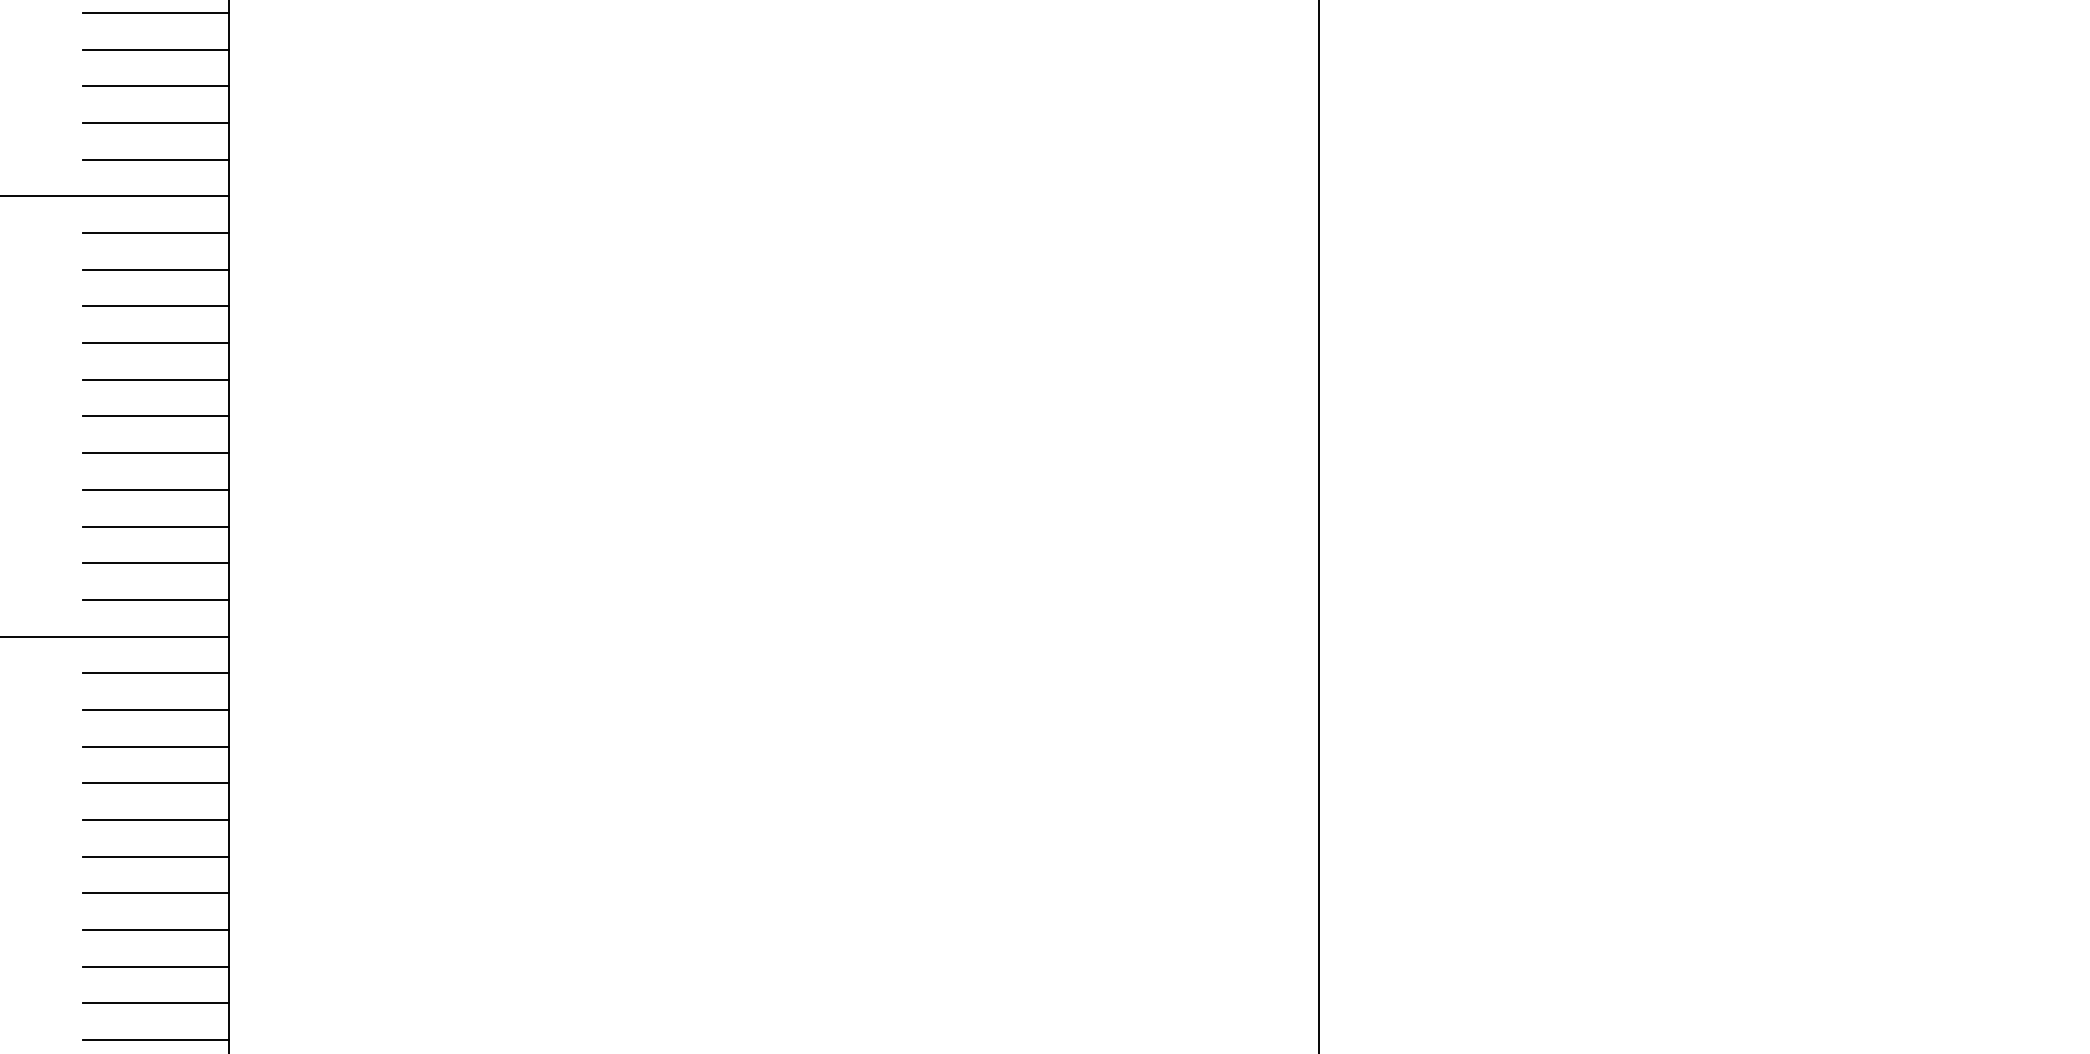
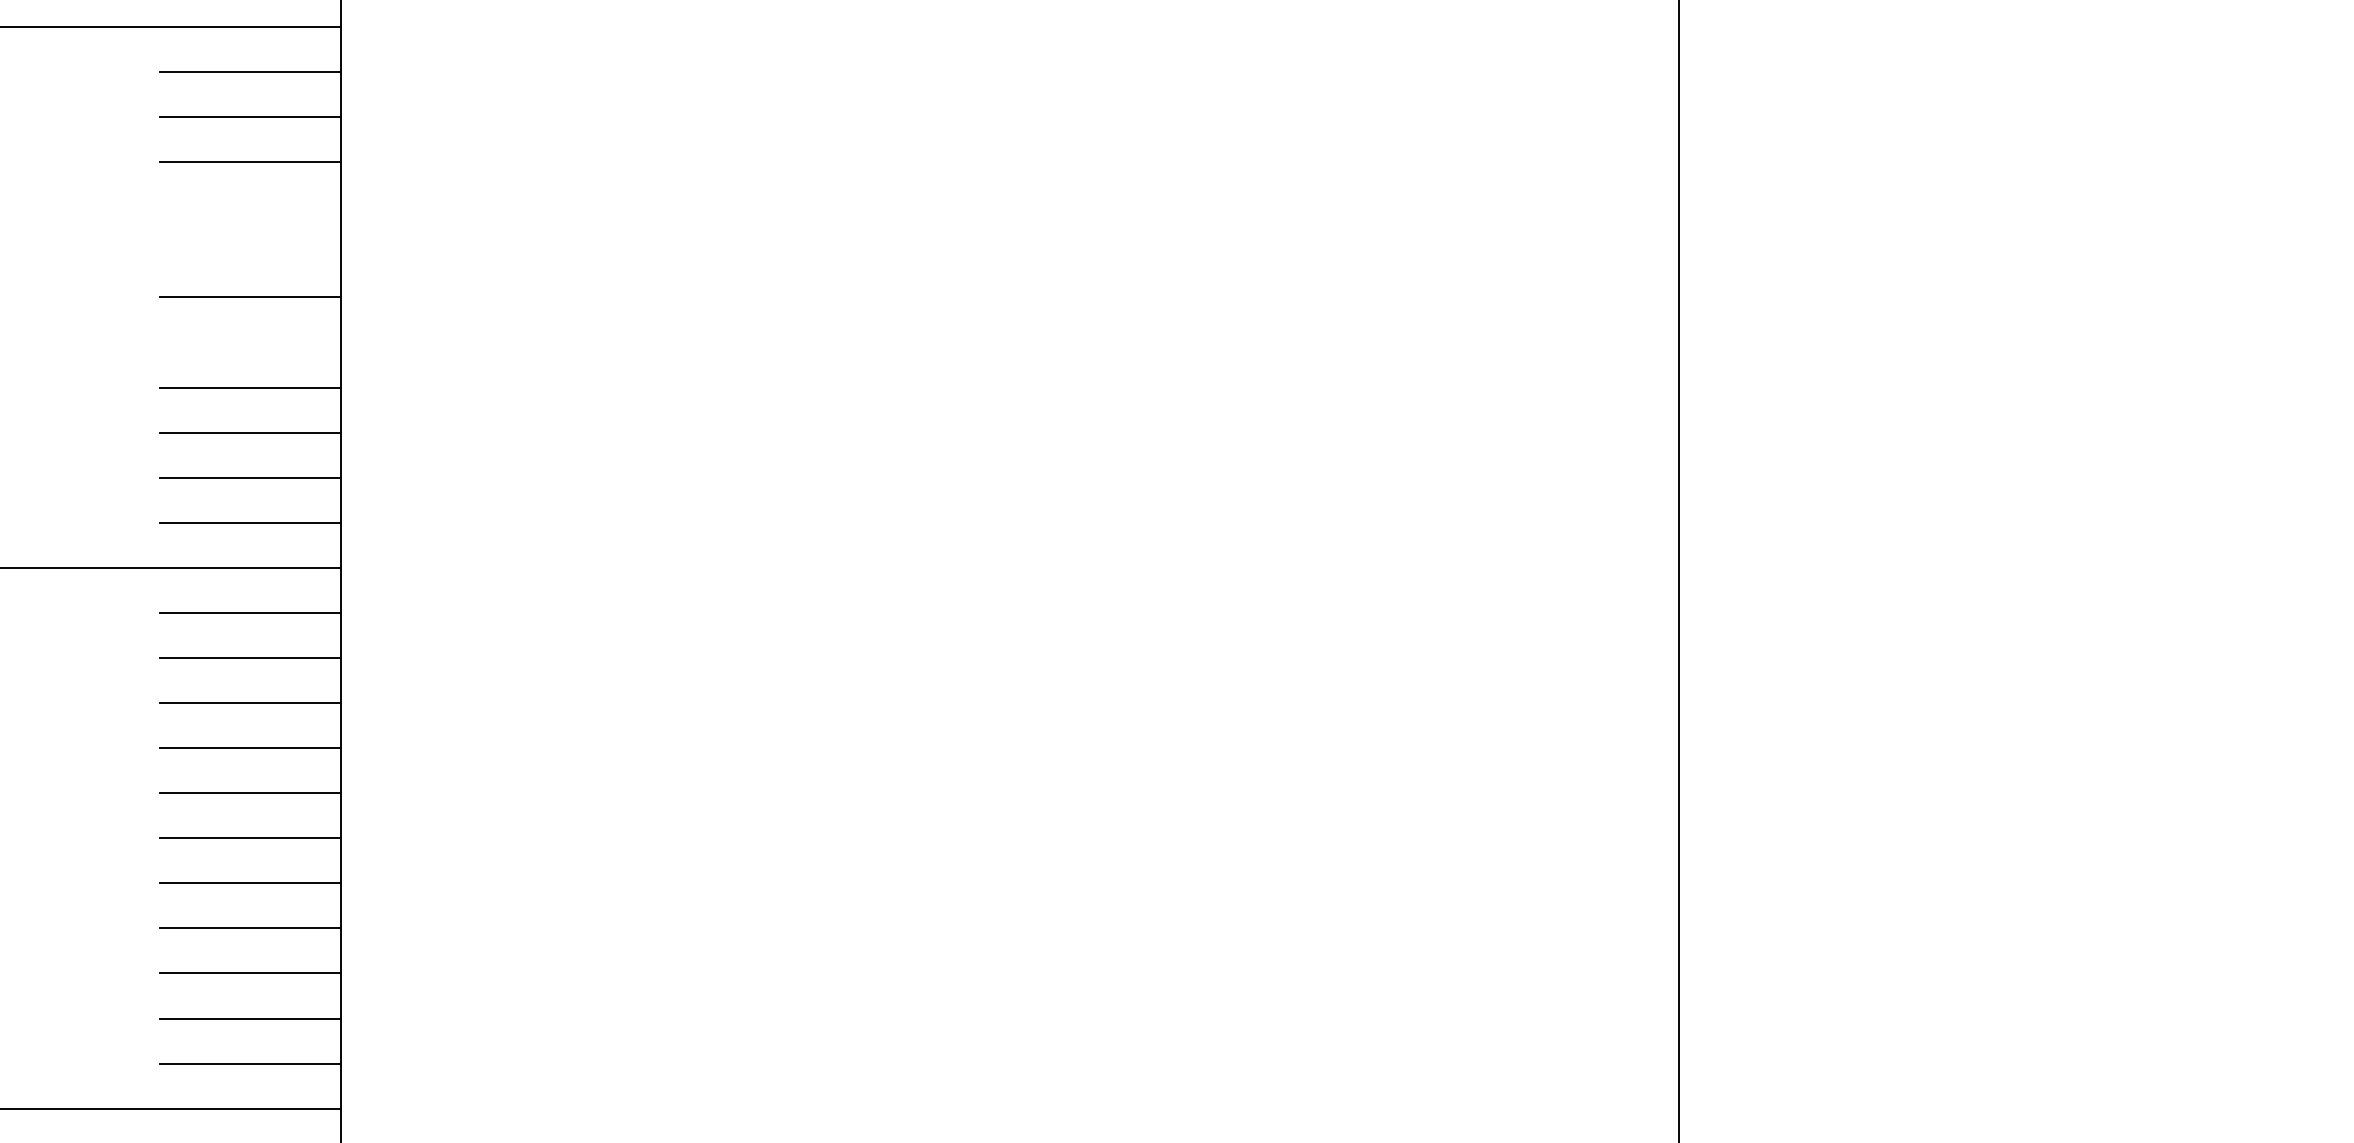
line: (155, 343) -> (249, 207), removed
line: (155, 379) -> (249, 252), removed
line: (155, 453) -> (249, 342), removed

